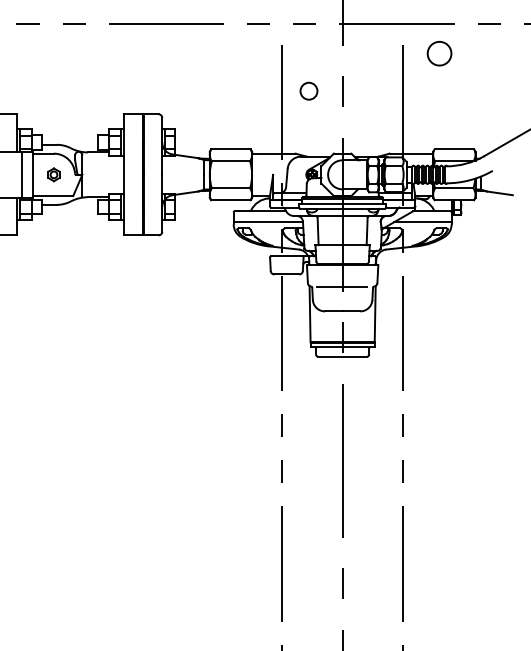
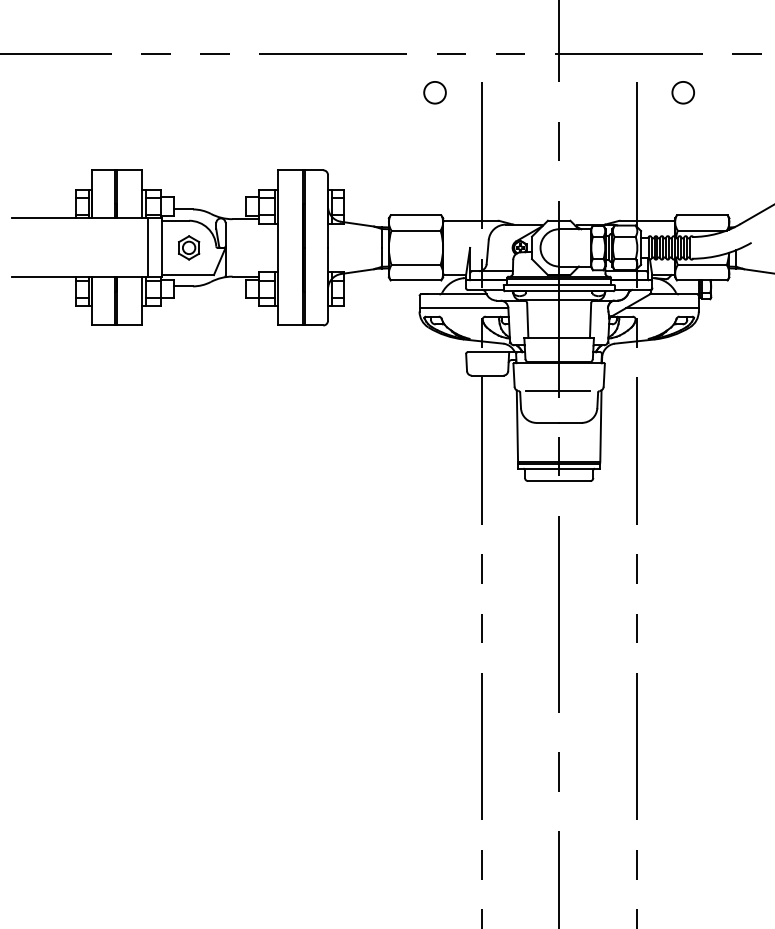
circle: (438, 53) -> (682, 92), size x0.71
circle: (308, 91) -> (434, 92), moved
part: (54, 174) -> (189, 247), size x1.43

